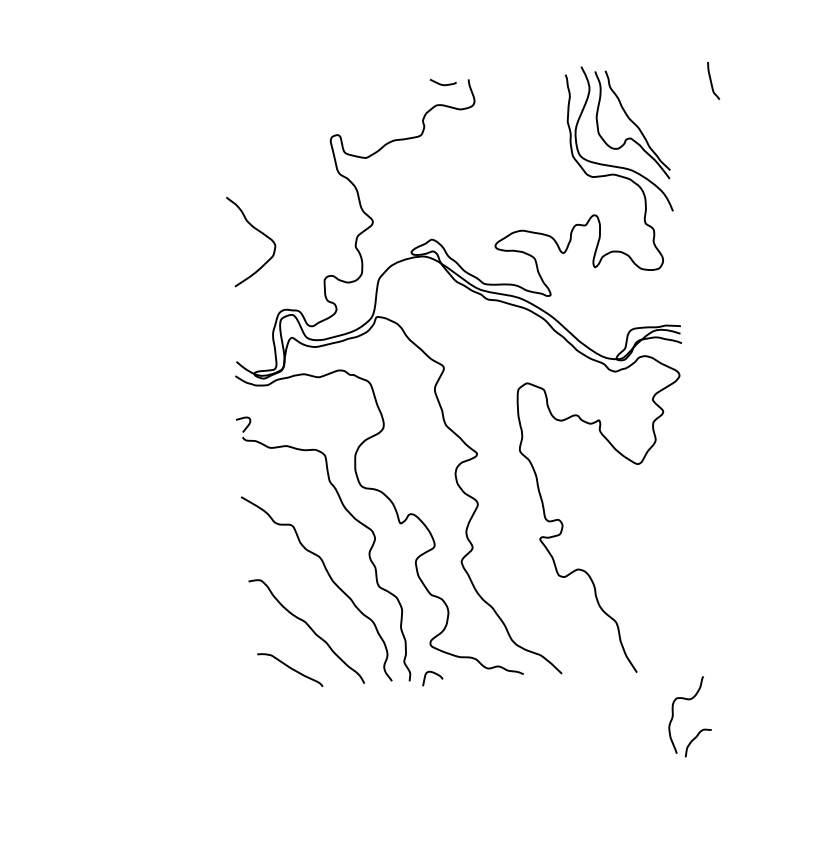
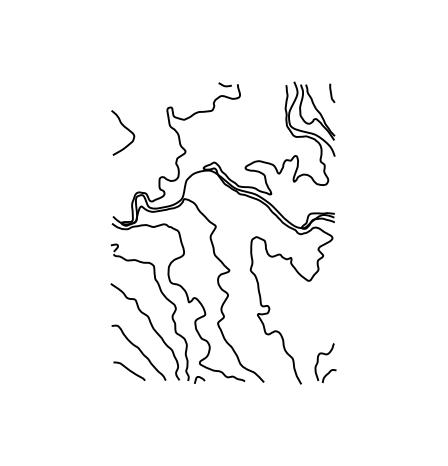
curve: (711, 79) -> (331, 92), moved
curve: (258, 233) -> (126, 129), moved
part: (687, 701) -> (325, 355), moved

